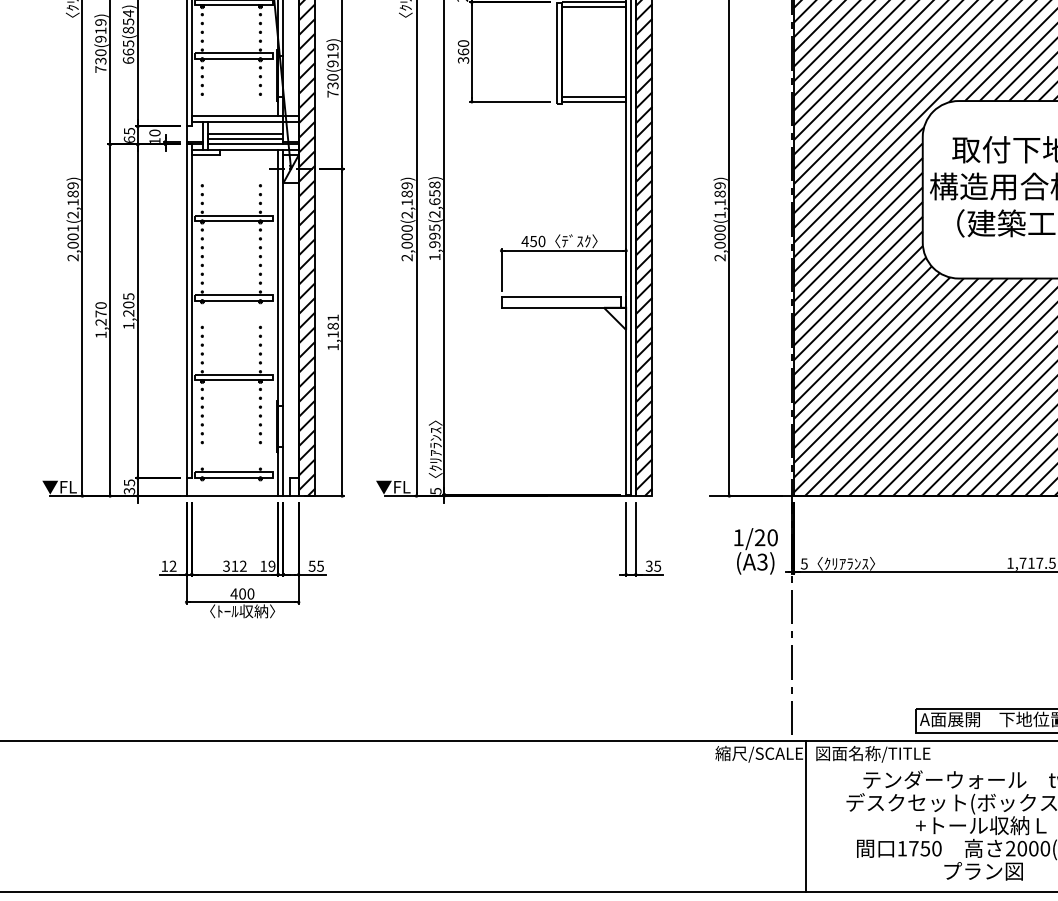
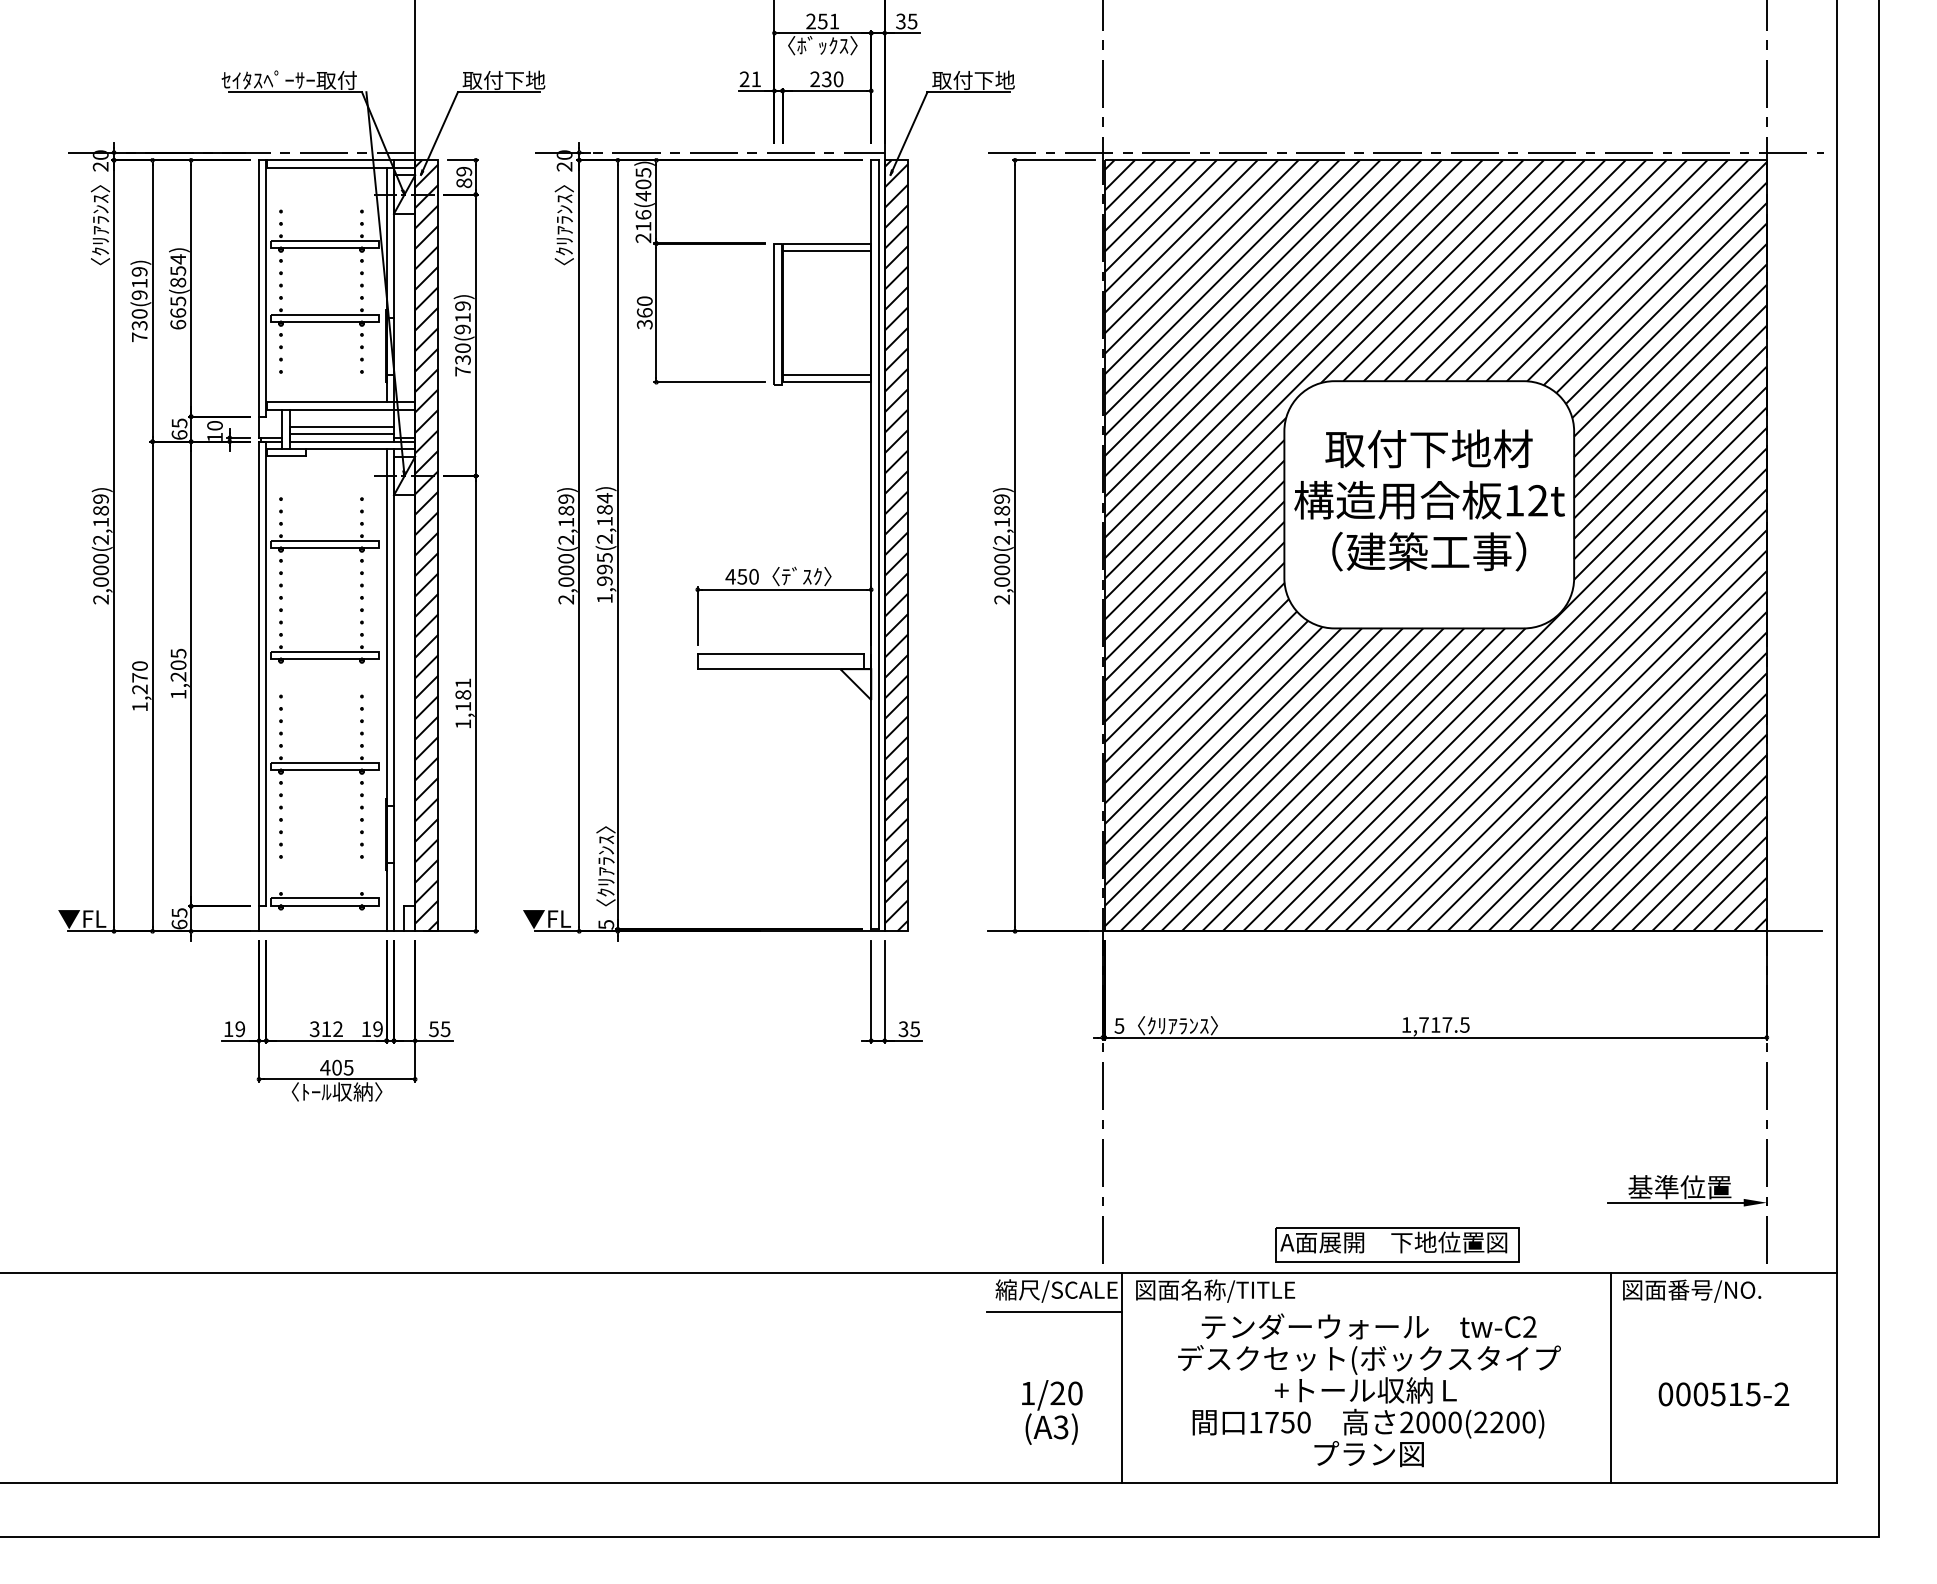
text: (434, 193) -> (604, 509), 1,995(2,658) -> 1,995(2,184)
text: (719, 214) -> (1001, 539), 2,000(1,189) -> 2,000(2,189)
text: (72, 228) -> (100, 558), 2,001(2,189) -> 2,000(2,189)
text: (129, 491) -> (179, 924), 35 -> 65
text: (756, 551) -> (1052, 1412), moved
text: (173, 566) -> (240, 1029), 12 -> 19
text: (250, 593) -> (348, 1067), 400 -> 405
line: (757, 769) -> (1054, 1312), added

